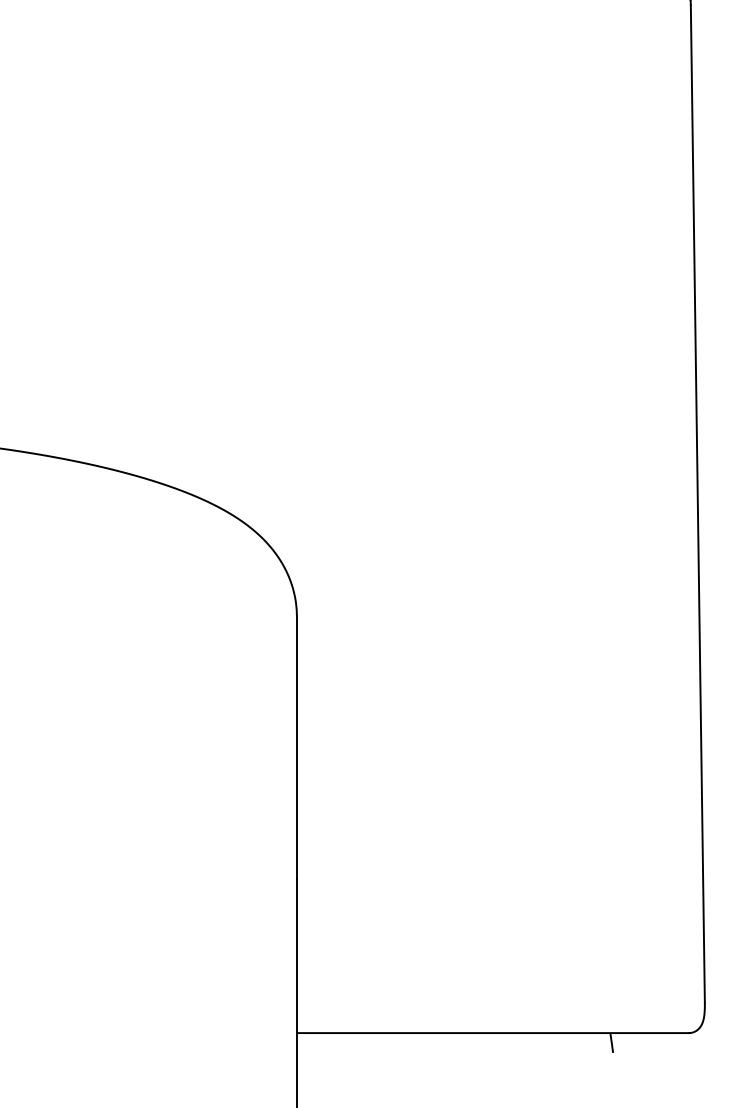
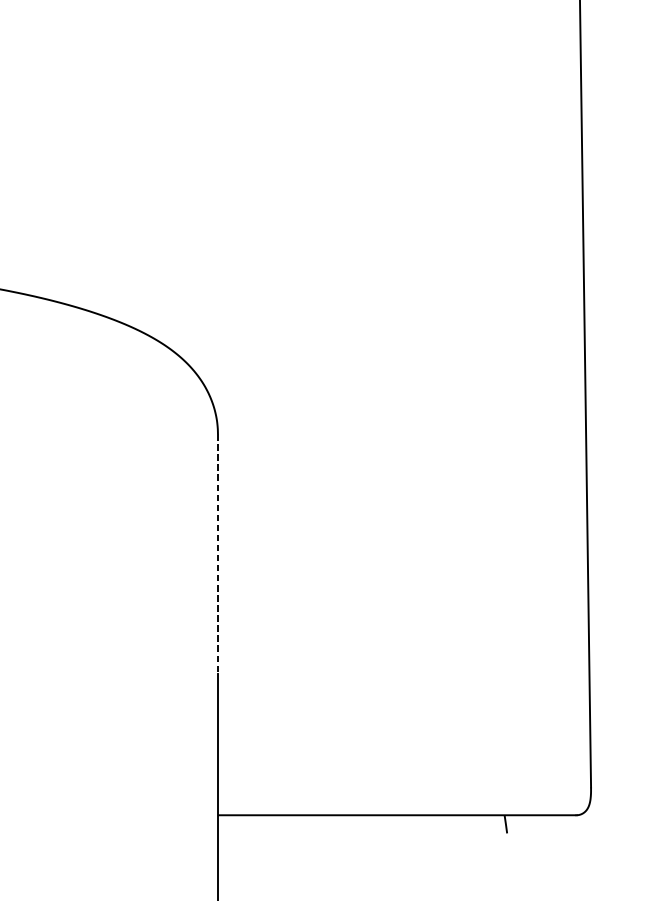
line: (296, 748) -> (217, 555), solid -> dashed

